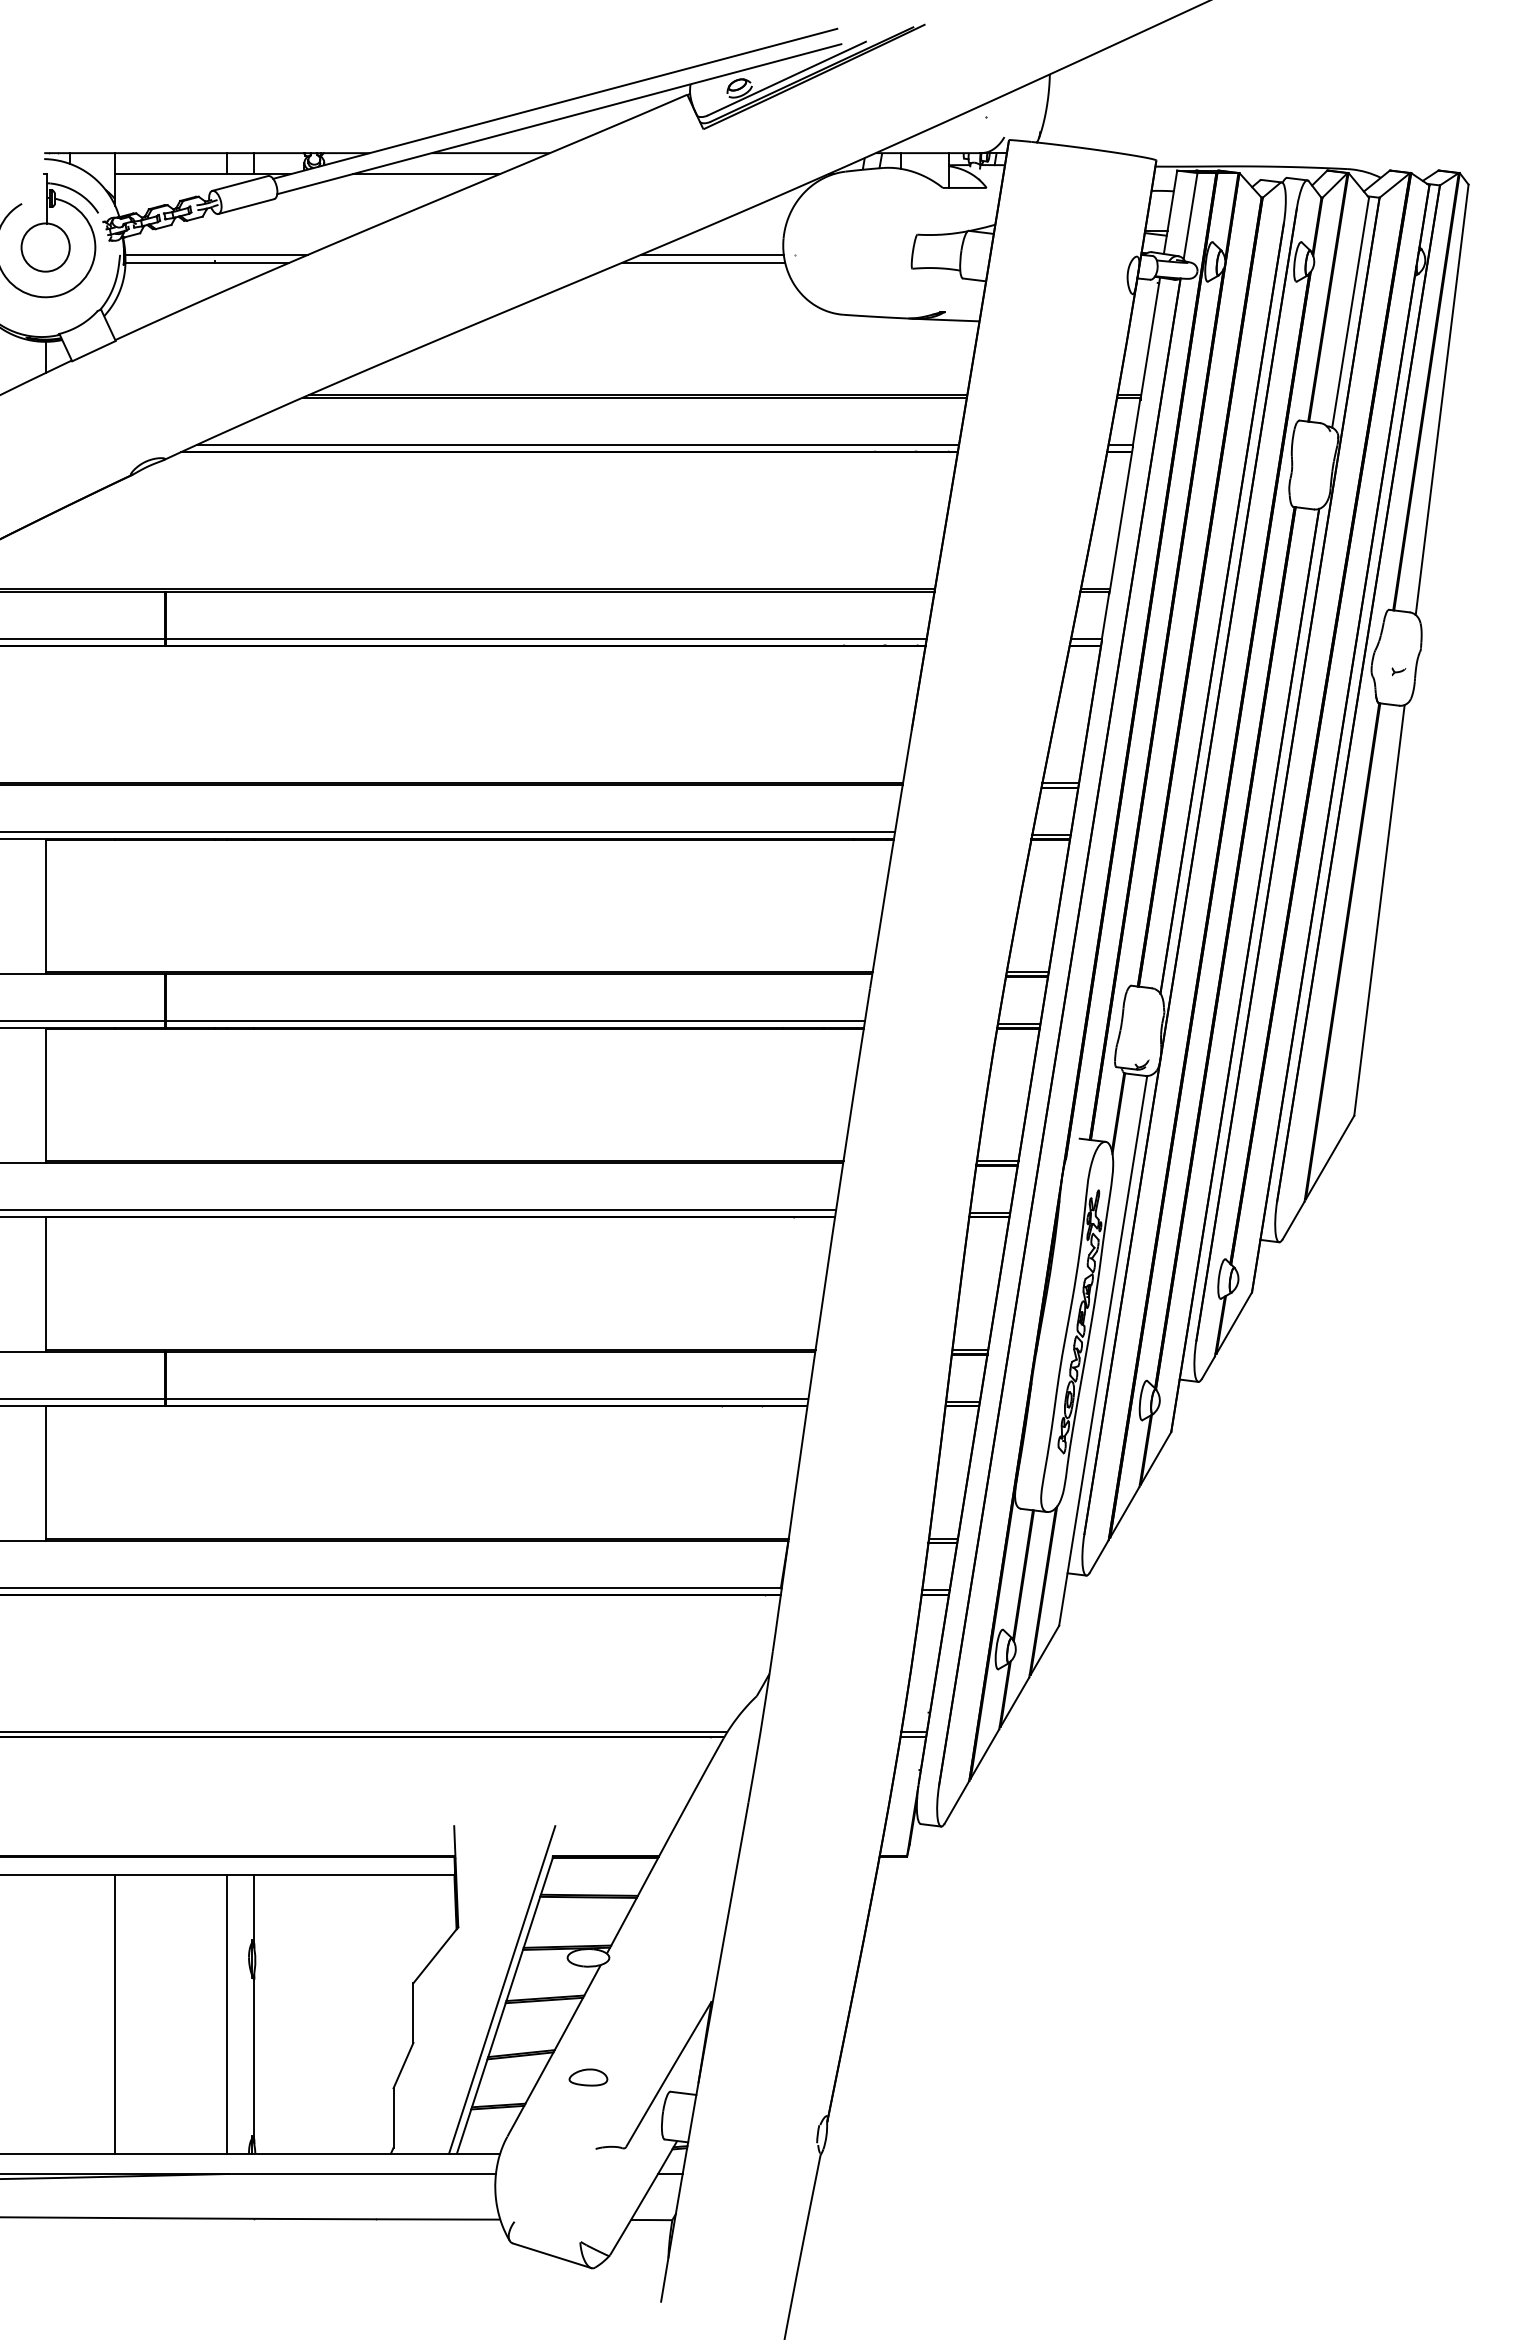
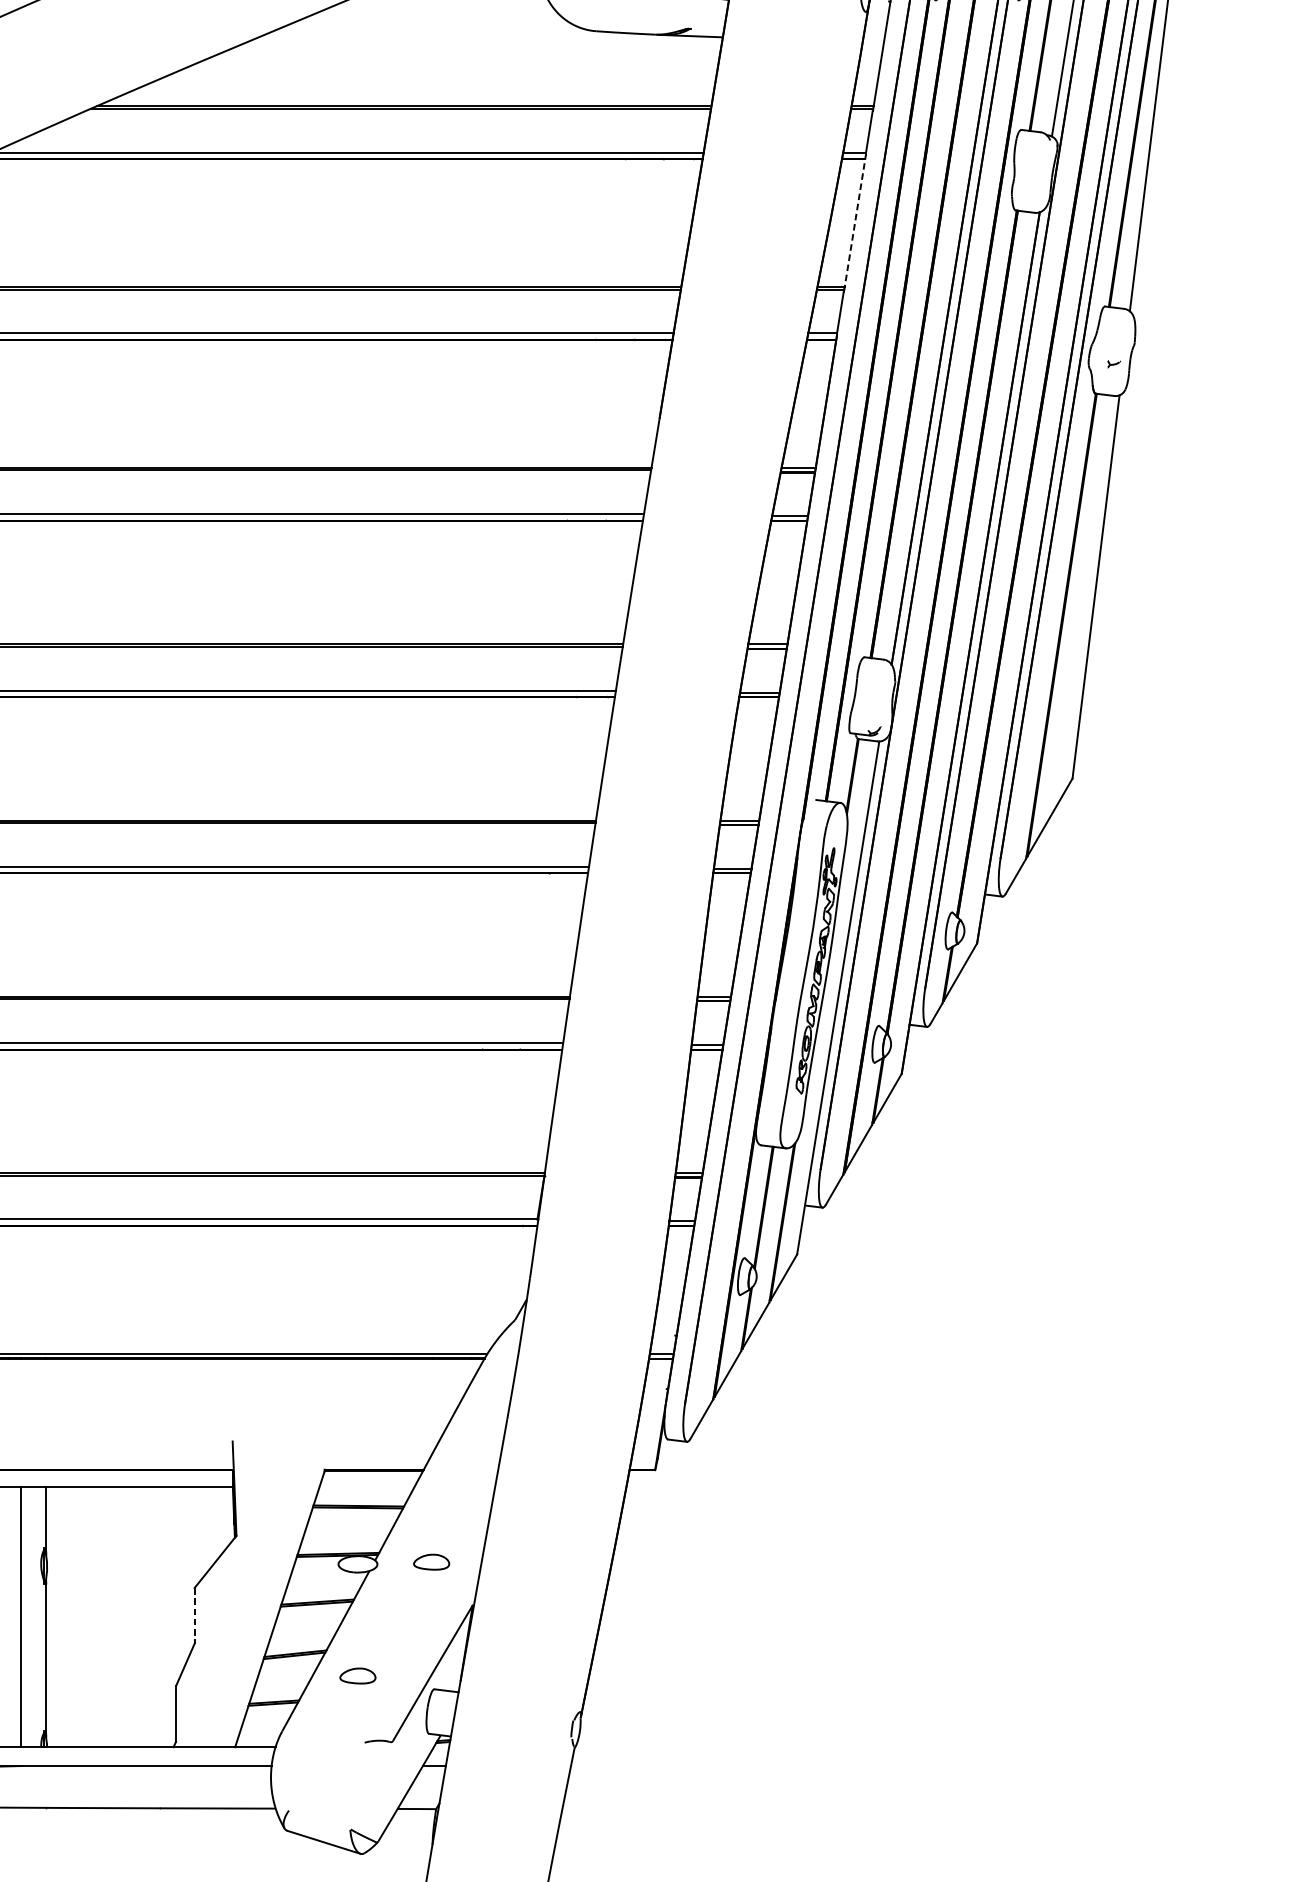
line: (1121, 519) -> (855, 222), solid -> dashed
part: (667, 1955) -> (431, 1562), added
line: (502, 1989) -> (277, 1593), removed
line: (413, 2013) -> (194, 1616), solid -> dashed

